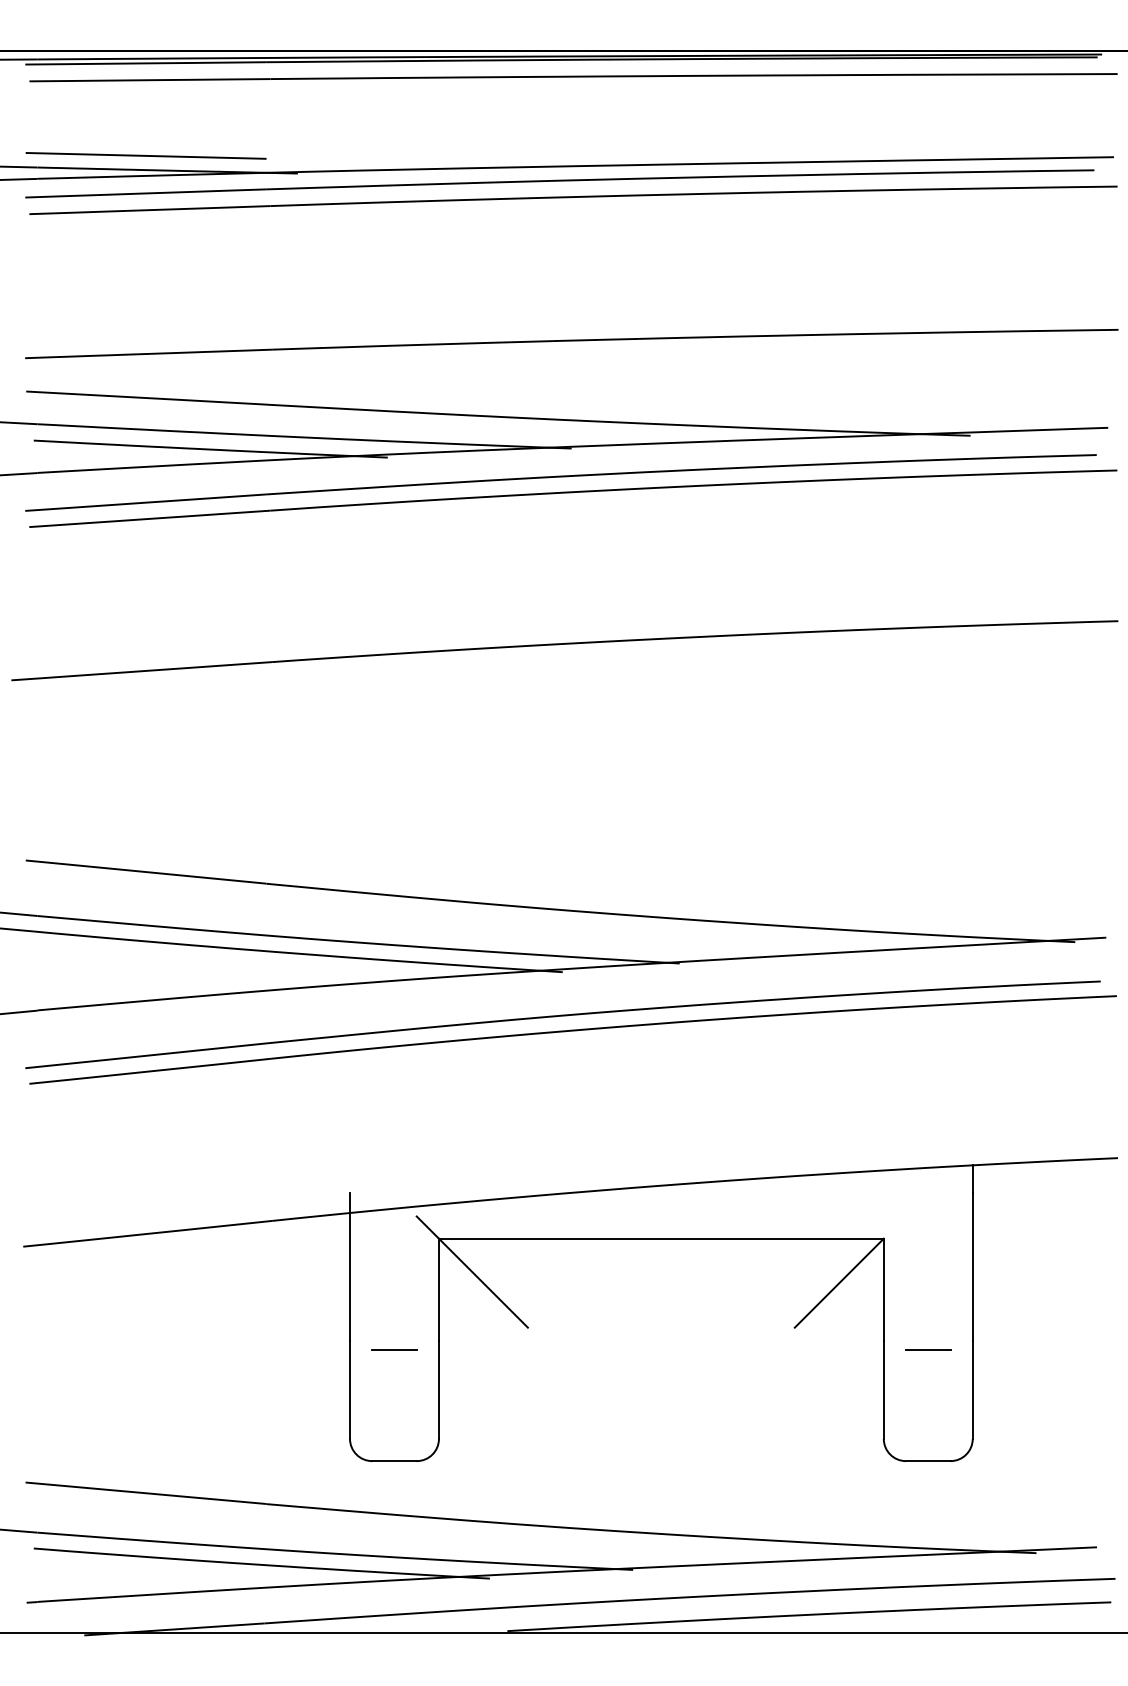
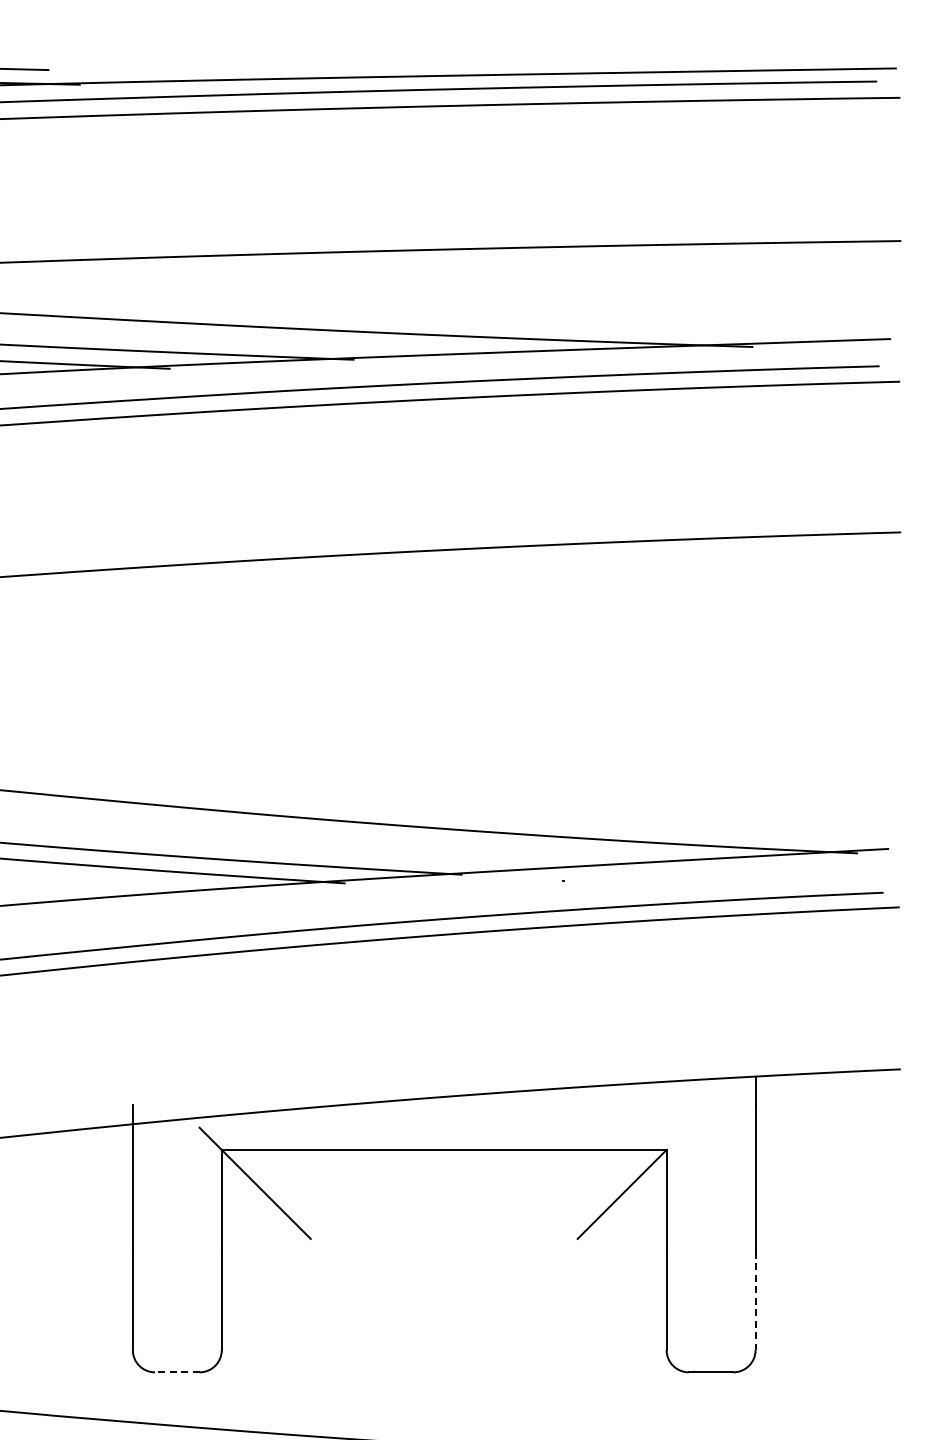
line: (394, 1349) -> (177, 1260), removed
line: (928, 1349) -> (711, 1260), removed
line: (972, 1390) -> (755, 1301), solid -> dashed
line: (394, 1461) -> (177, 1372), solid -> dashed

